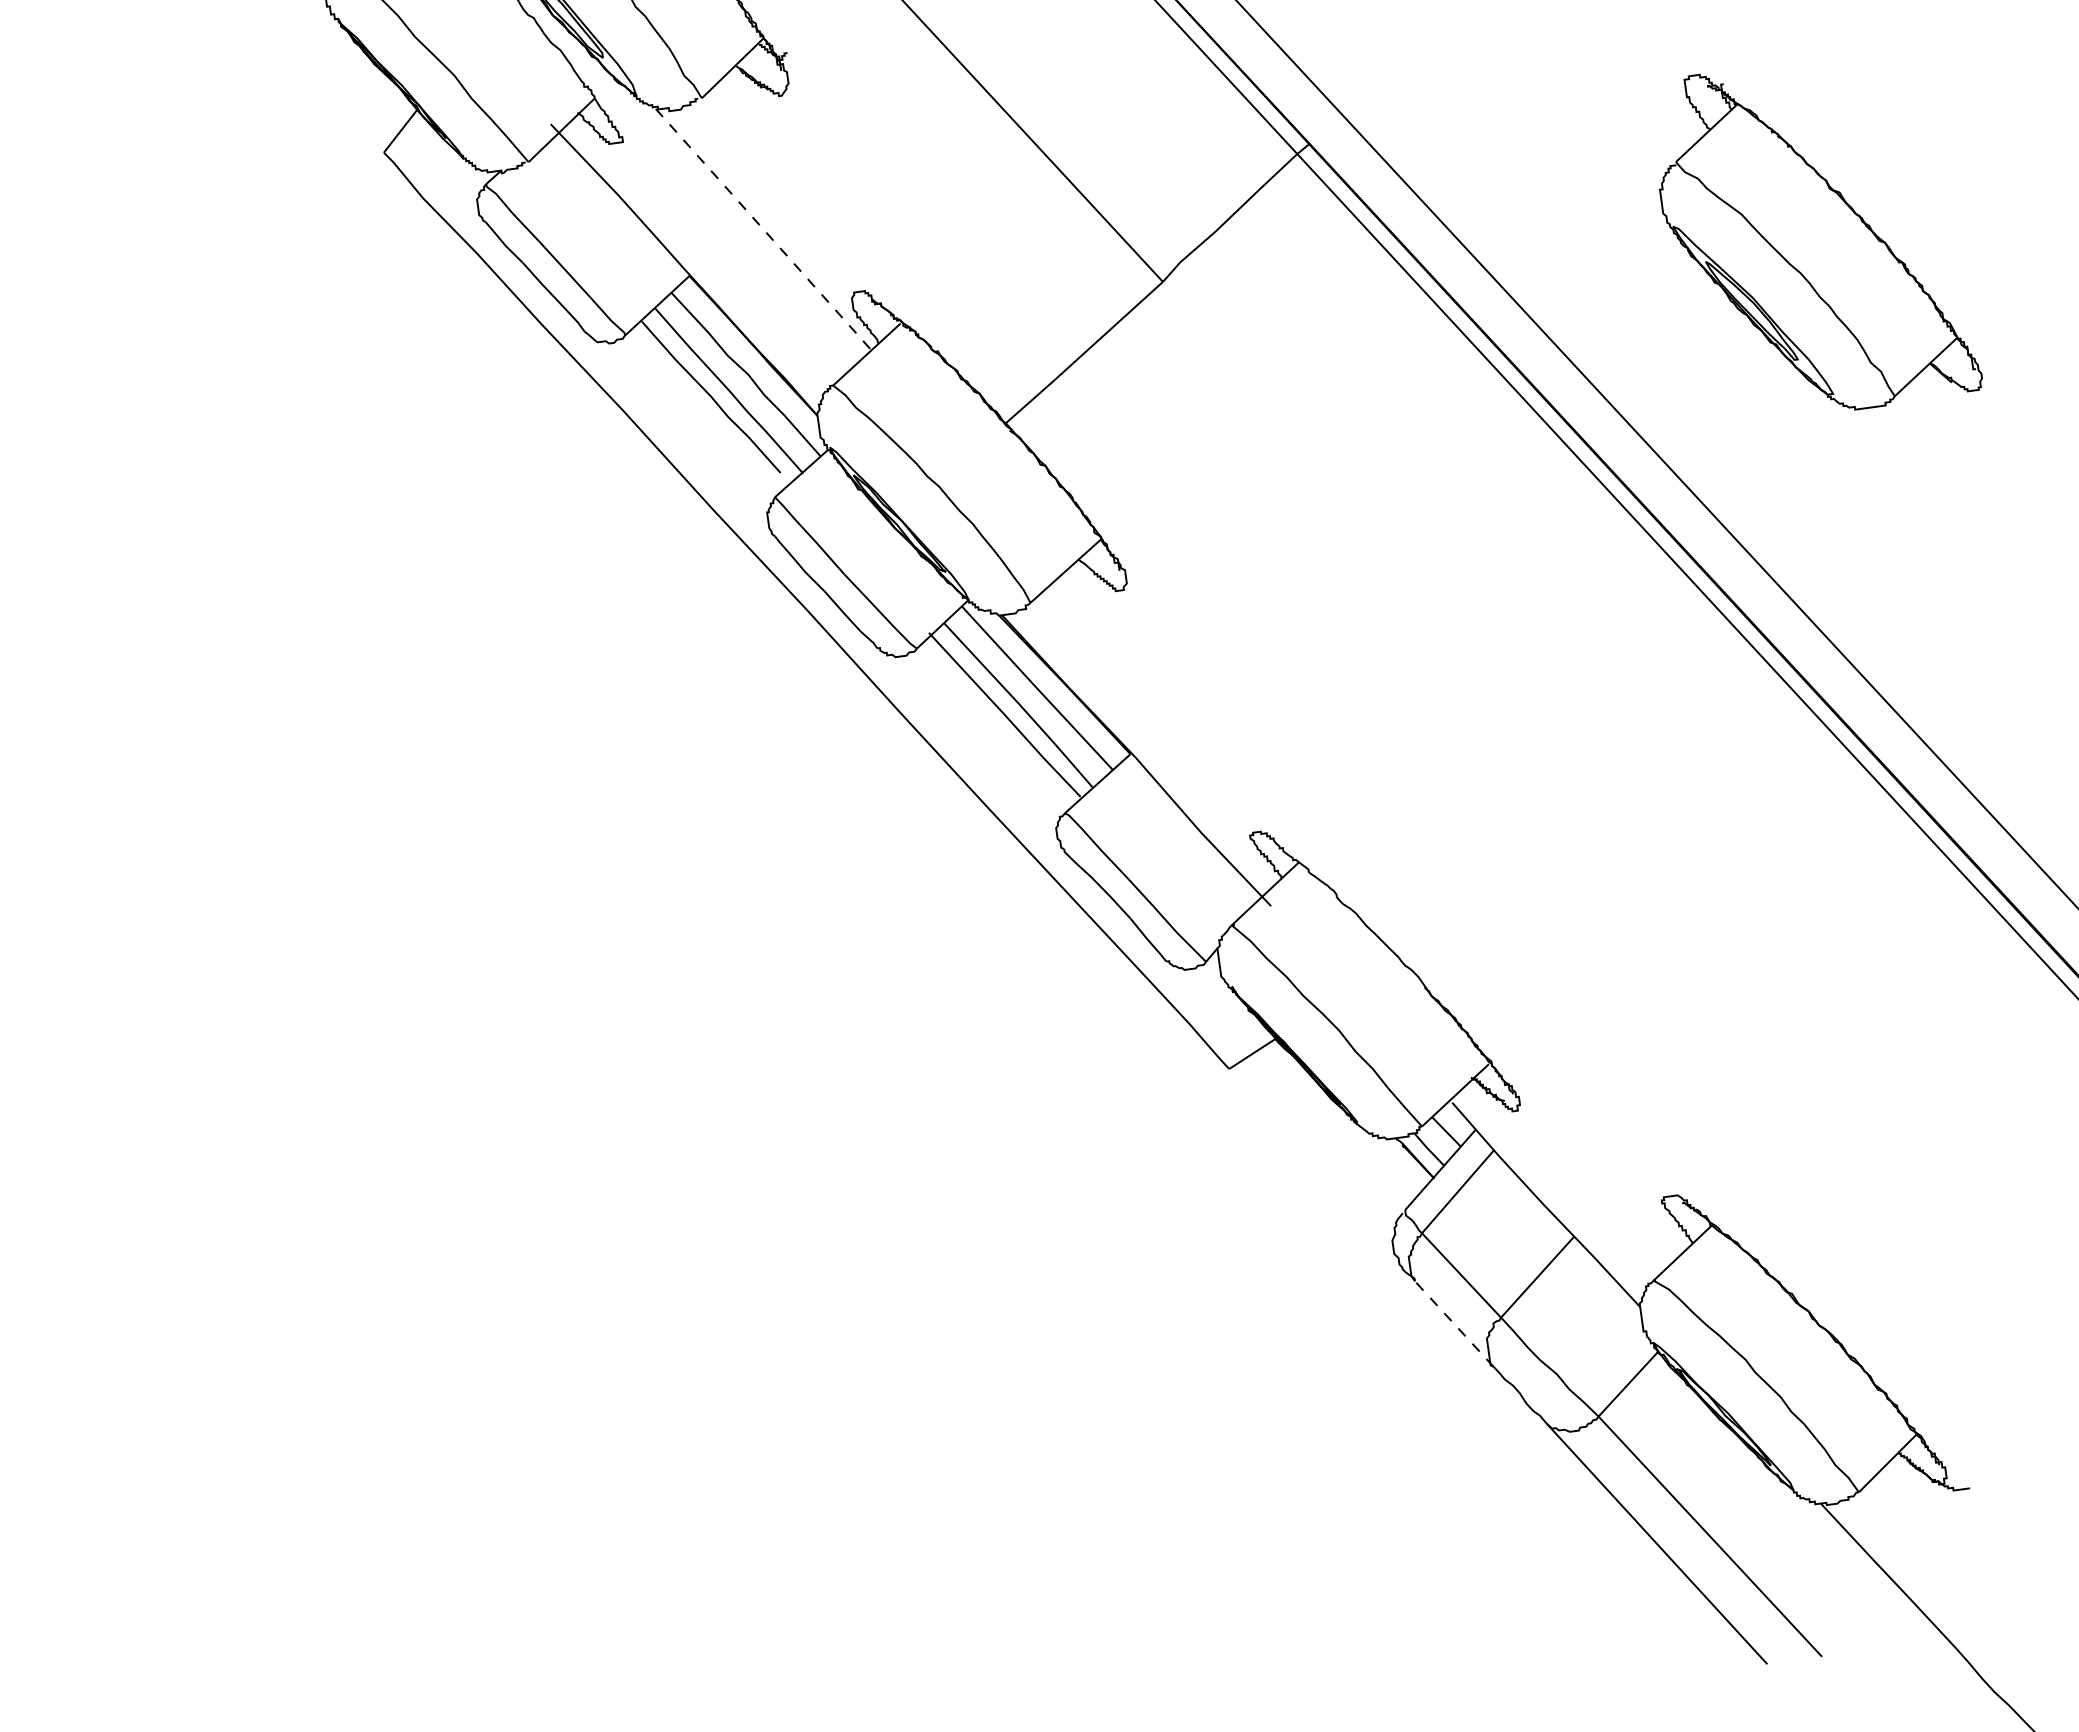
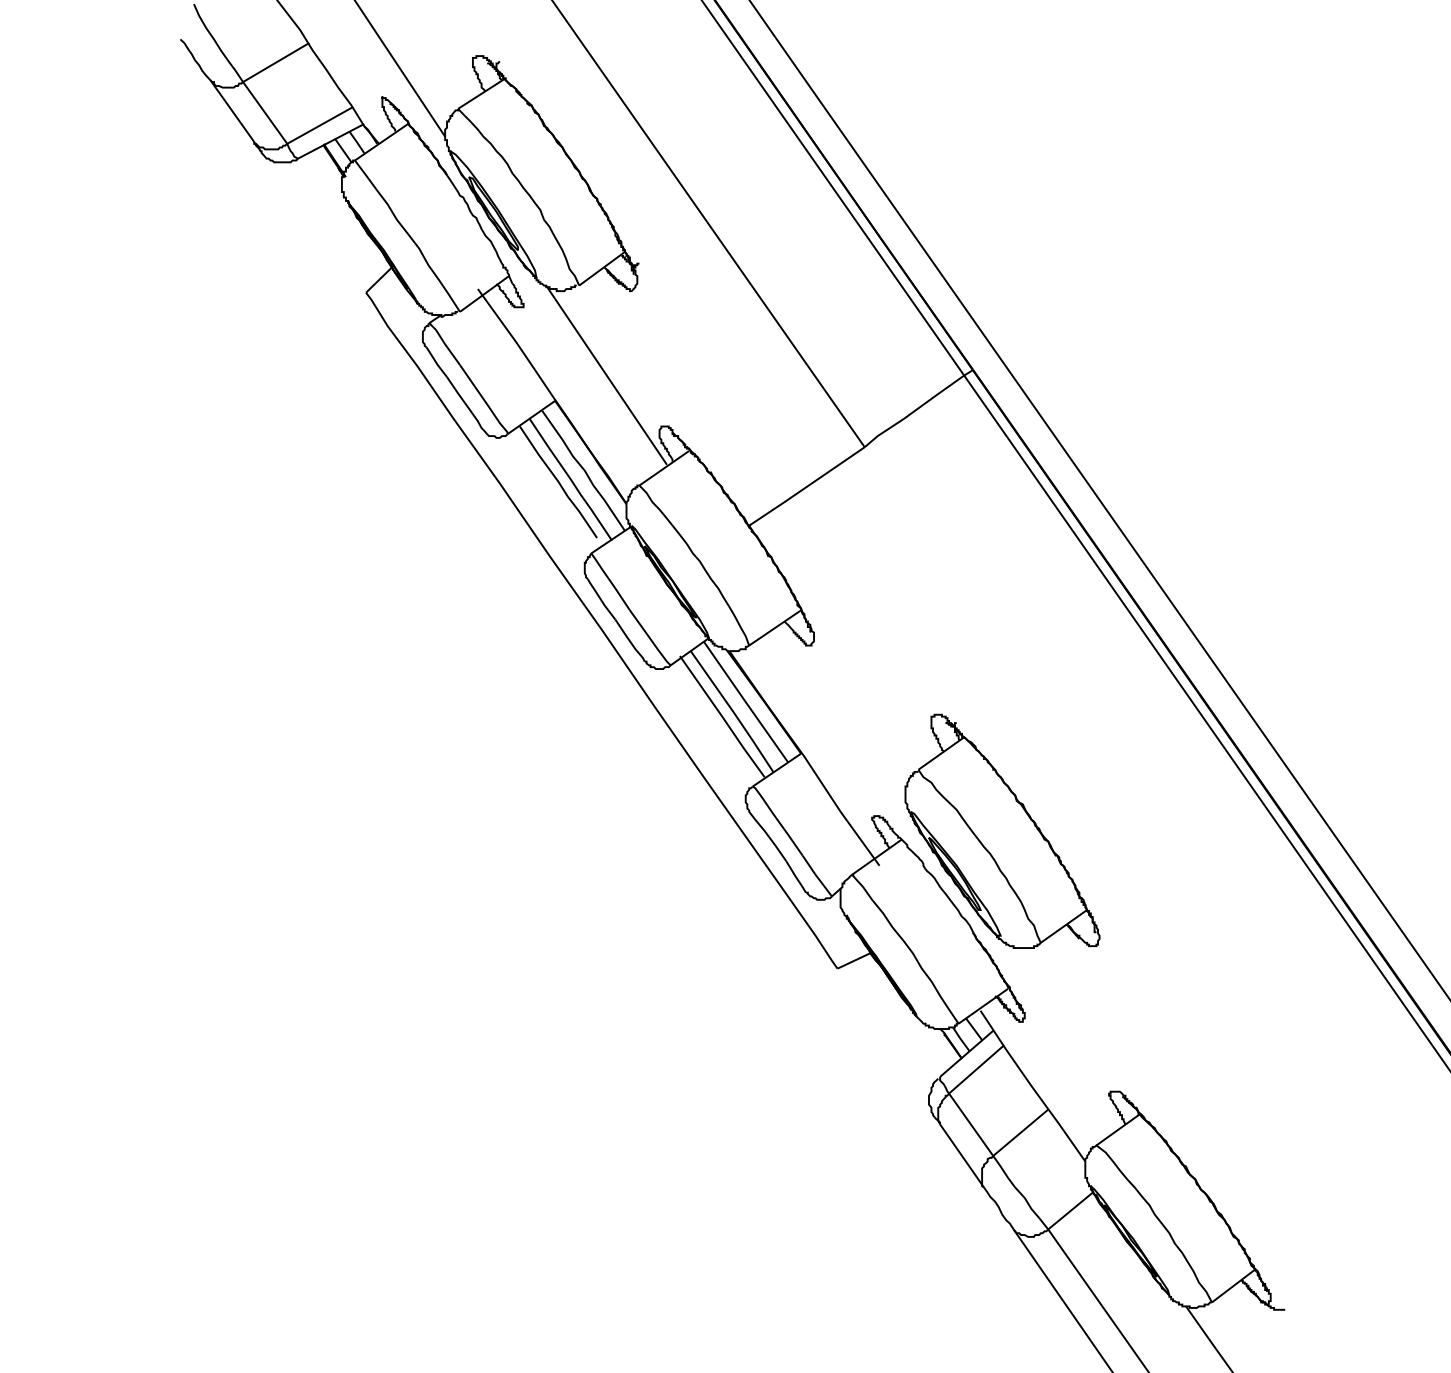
line: (761, 225) -> (606, 374), dashed -> solid
part: (1814, 235) -> (1002, 830), moved
line: (1453, 1323) -> (961, 1155), dashed -> solid

